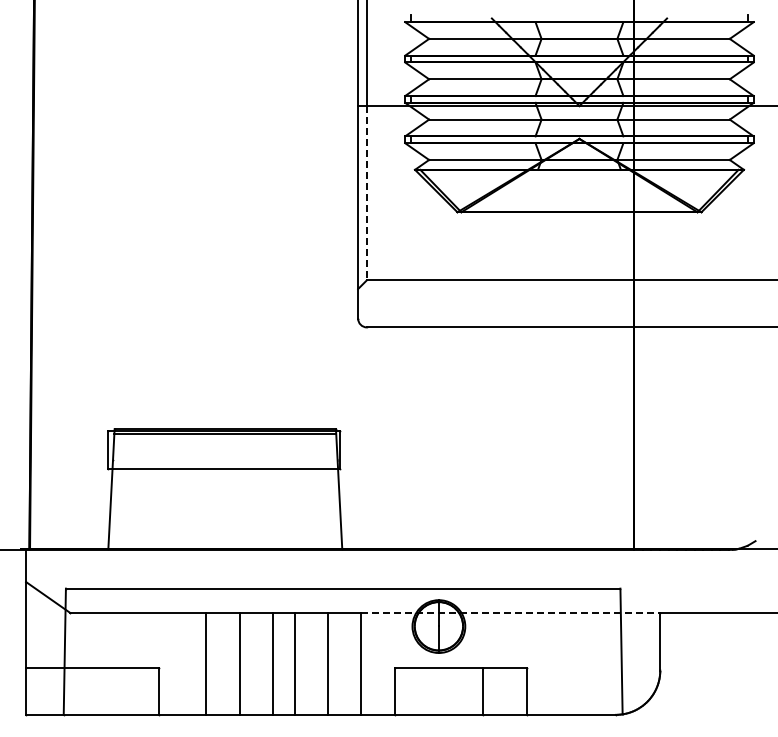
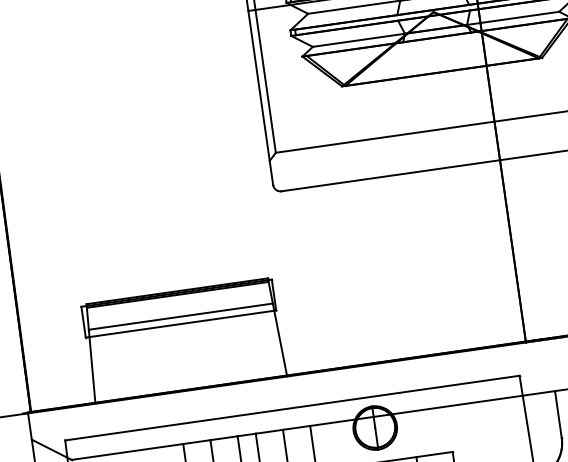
line: (366, 193) -> (265, 81), dashed -> solid
line: (225, 460) -> (181, 316), added
line: (511, 613) -> (433, 408), dashed -> solid

